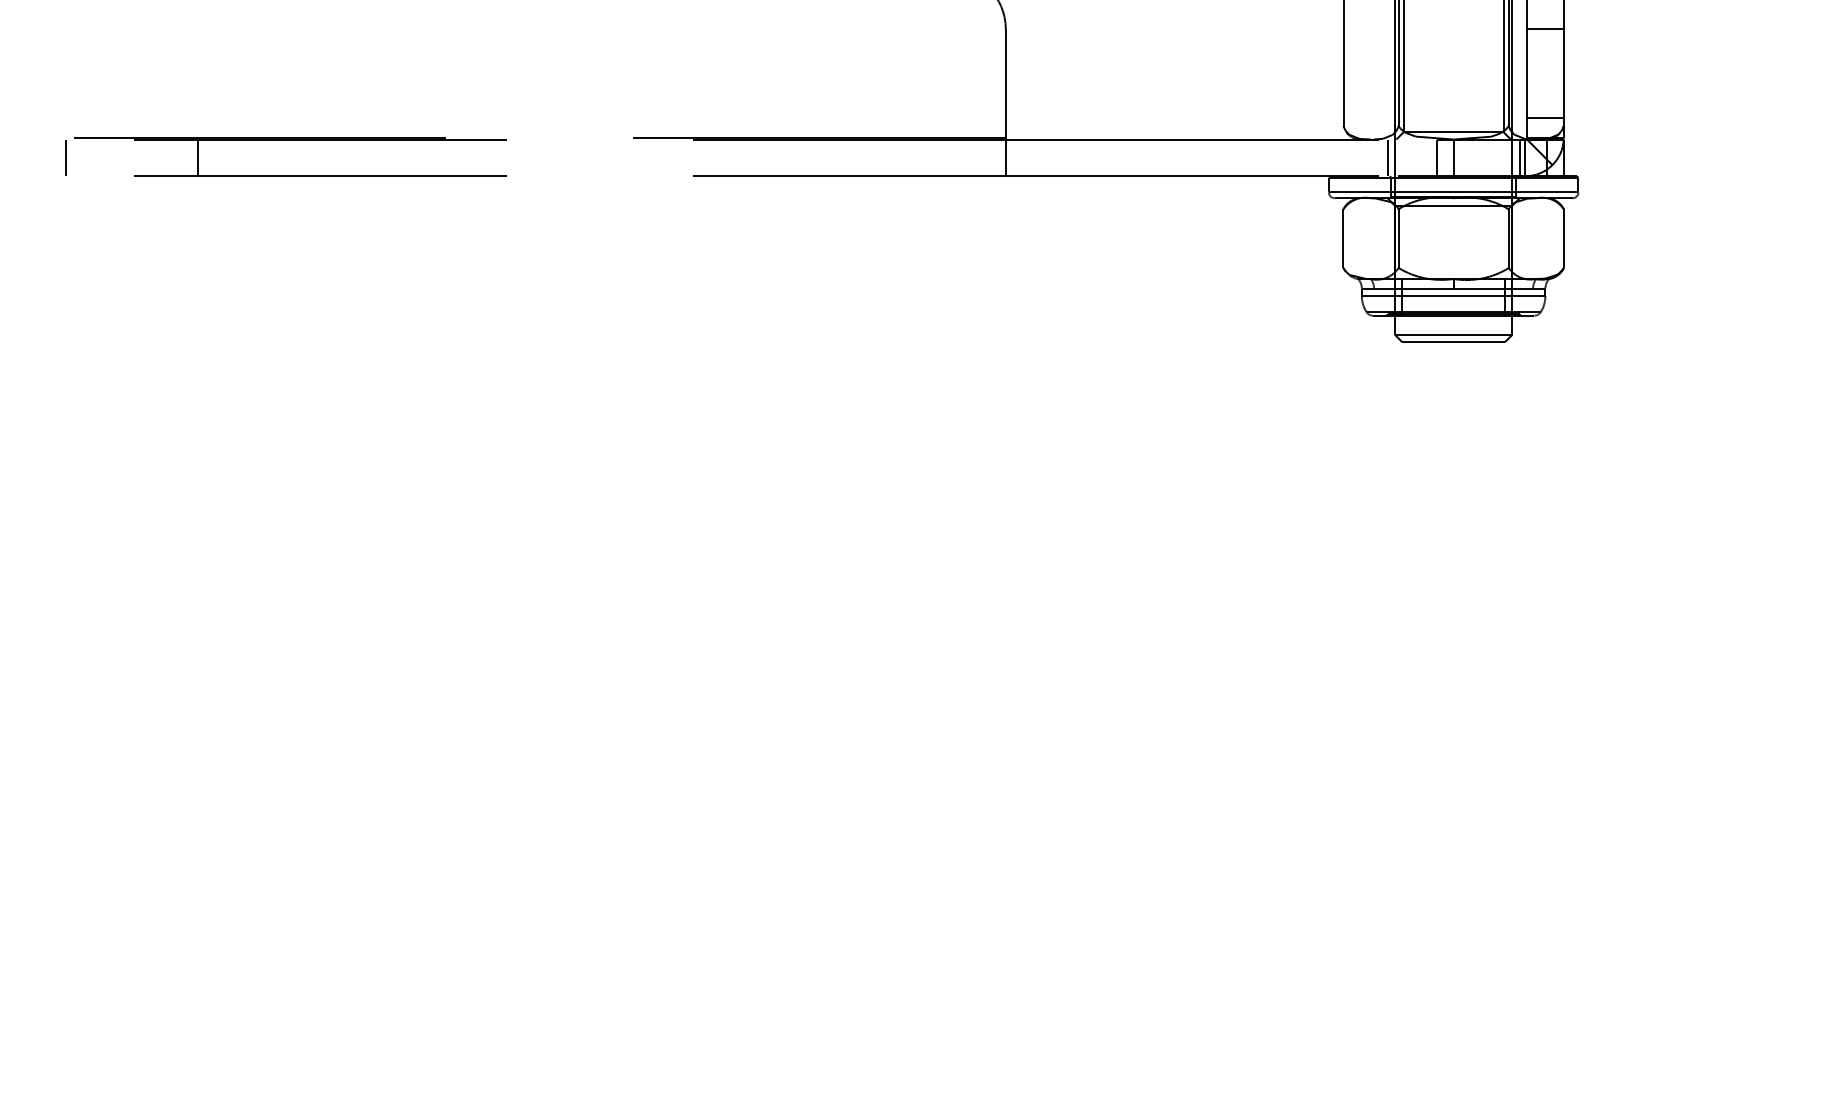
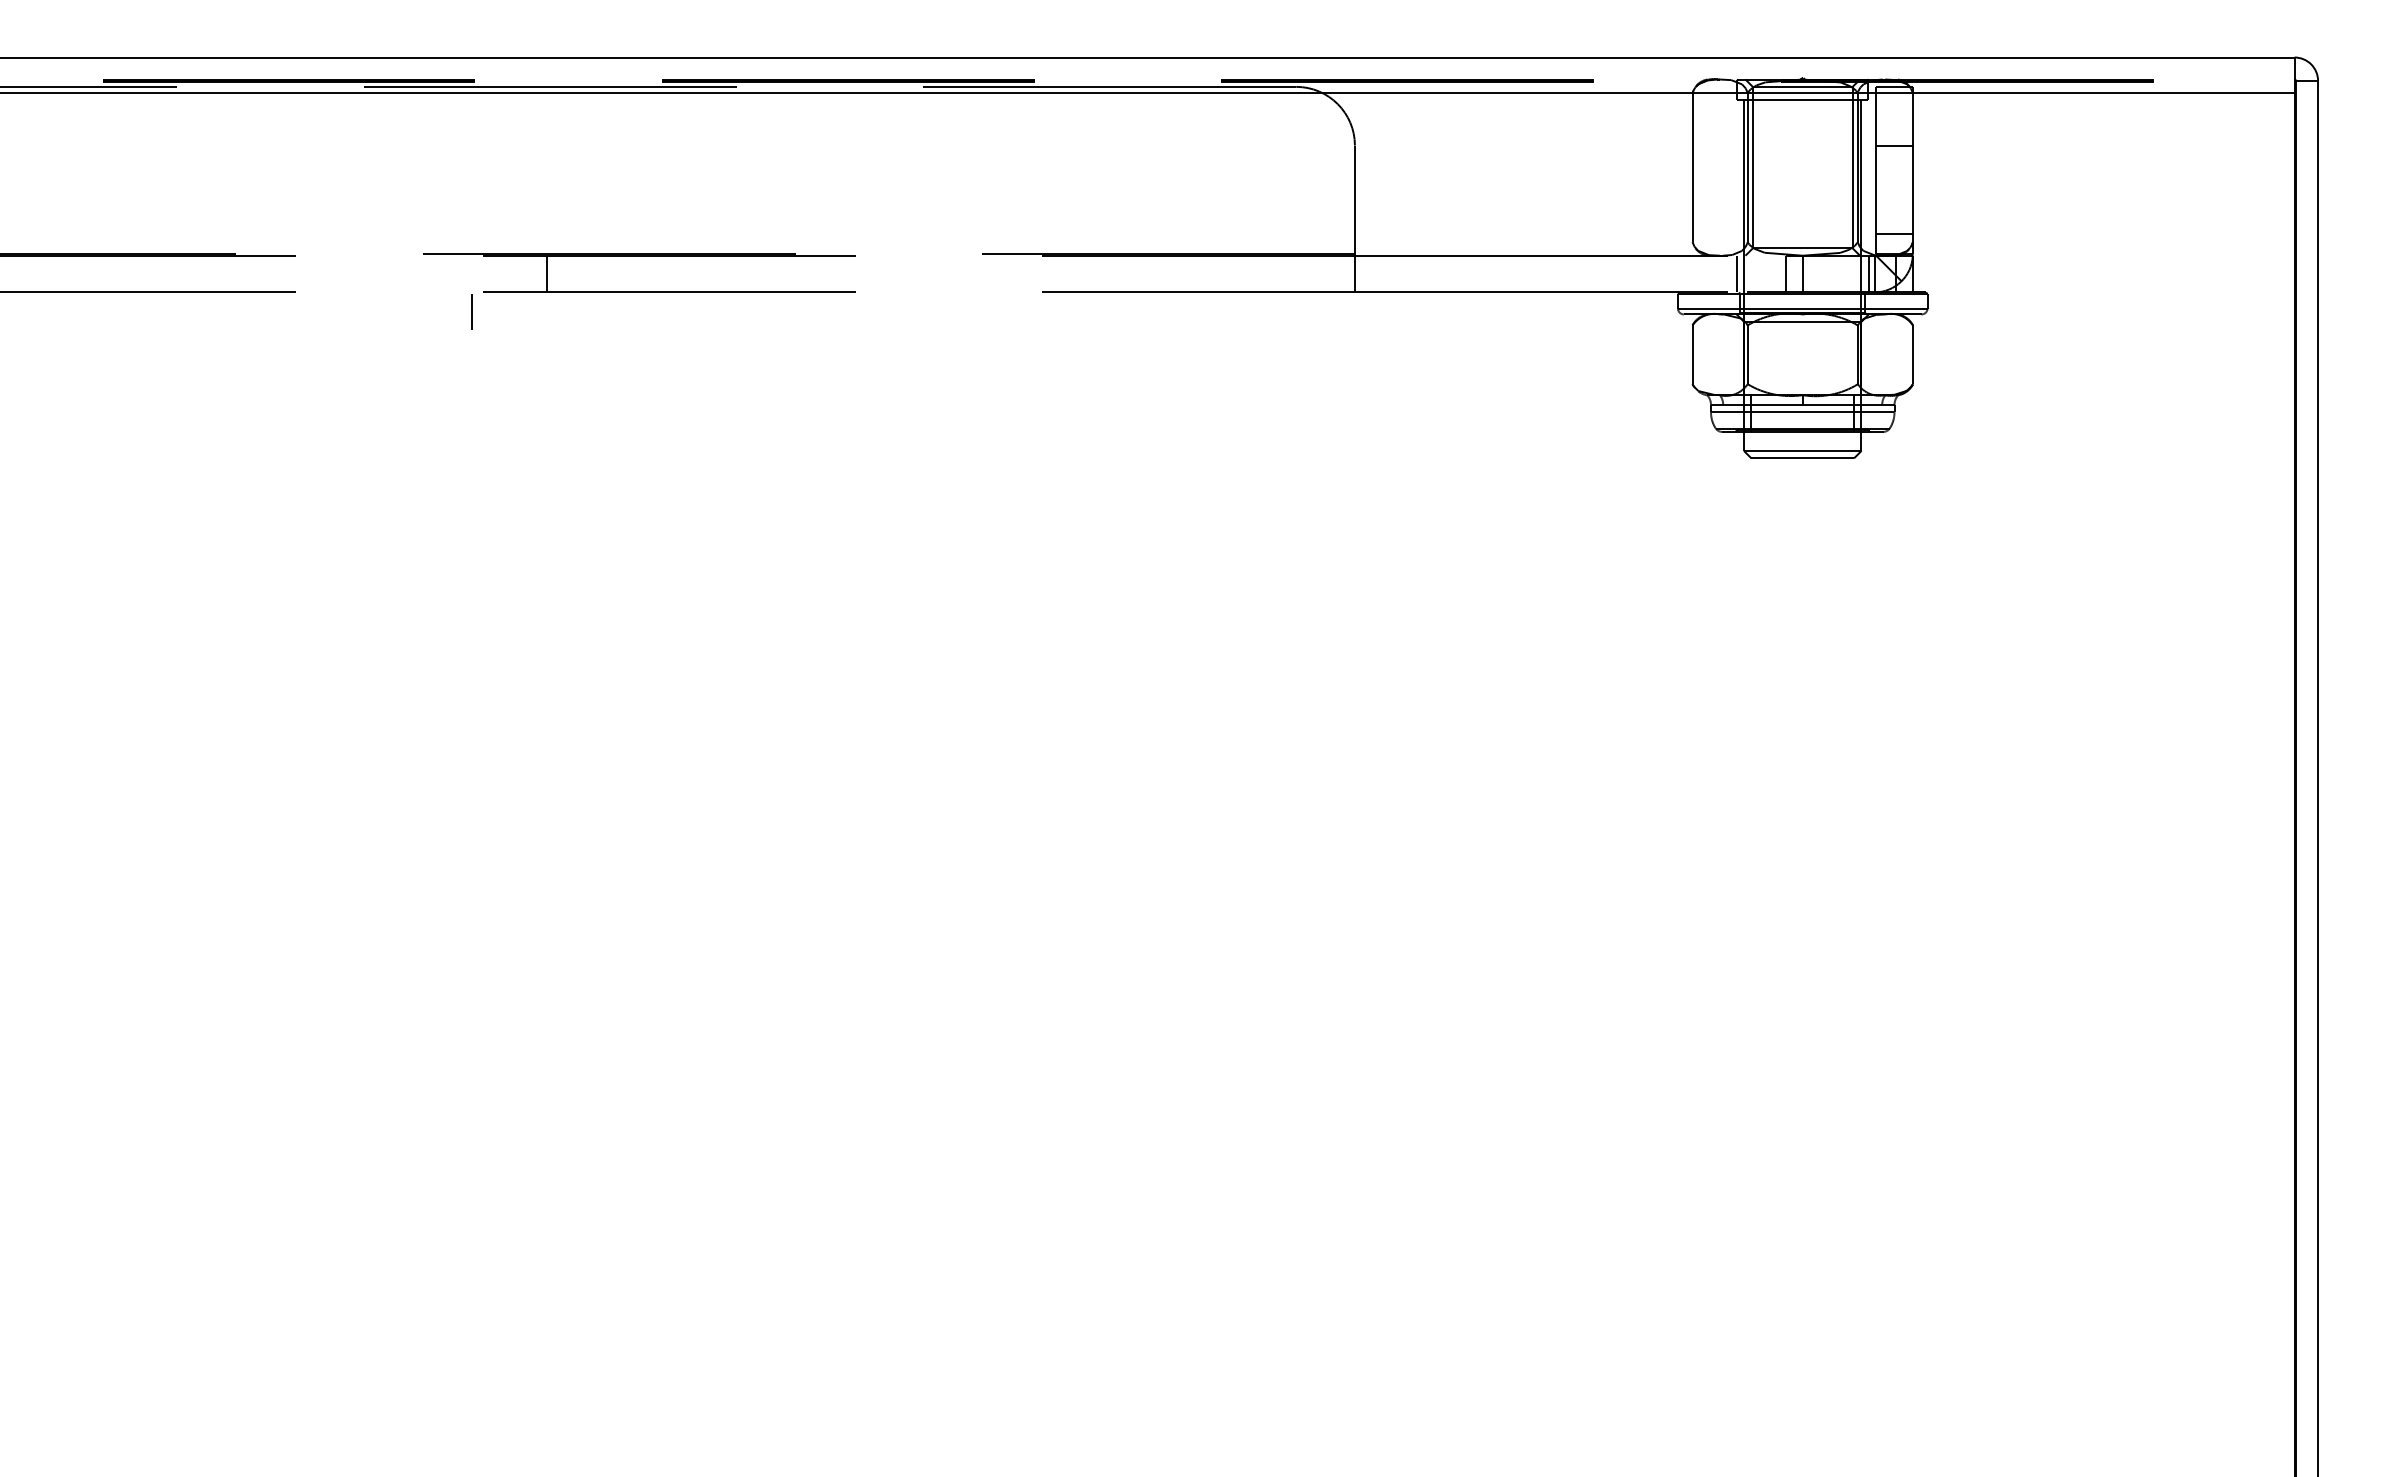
line: (65, 157) -> (471, 311), moved

